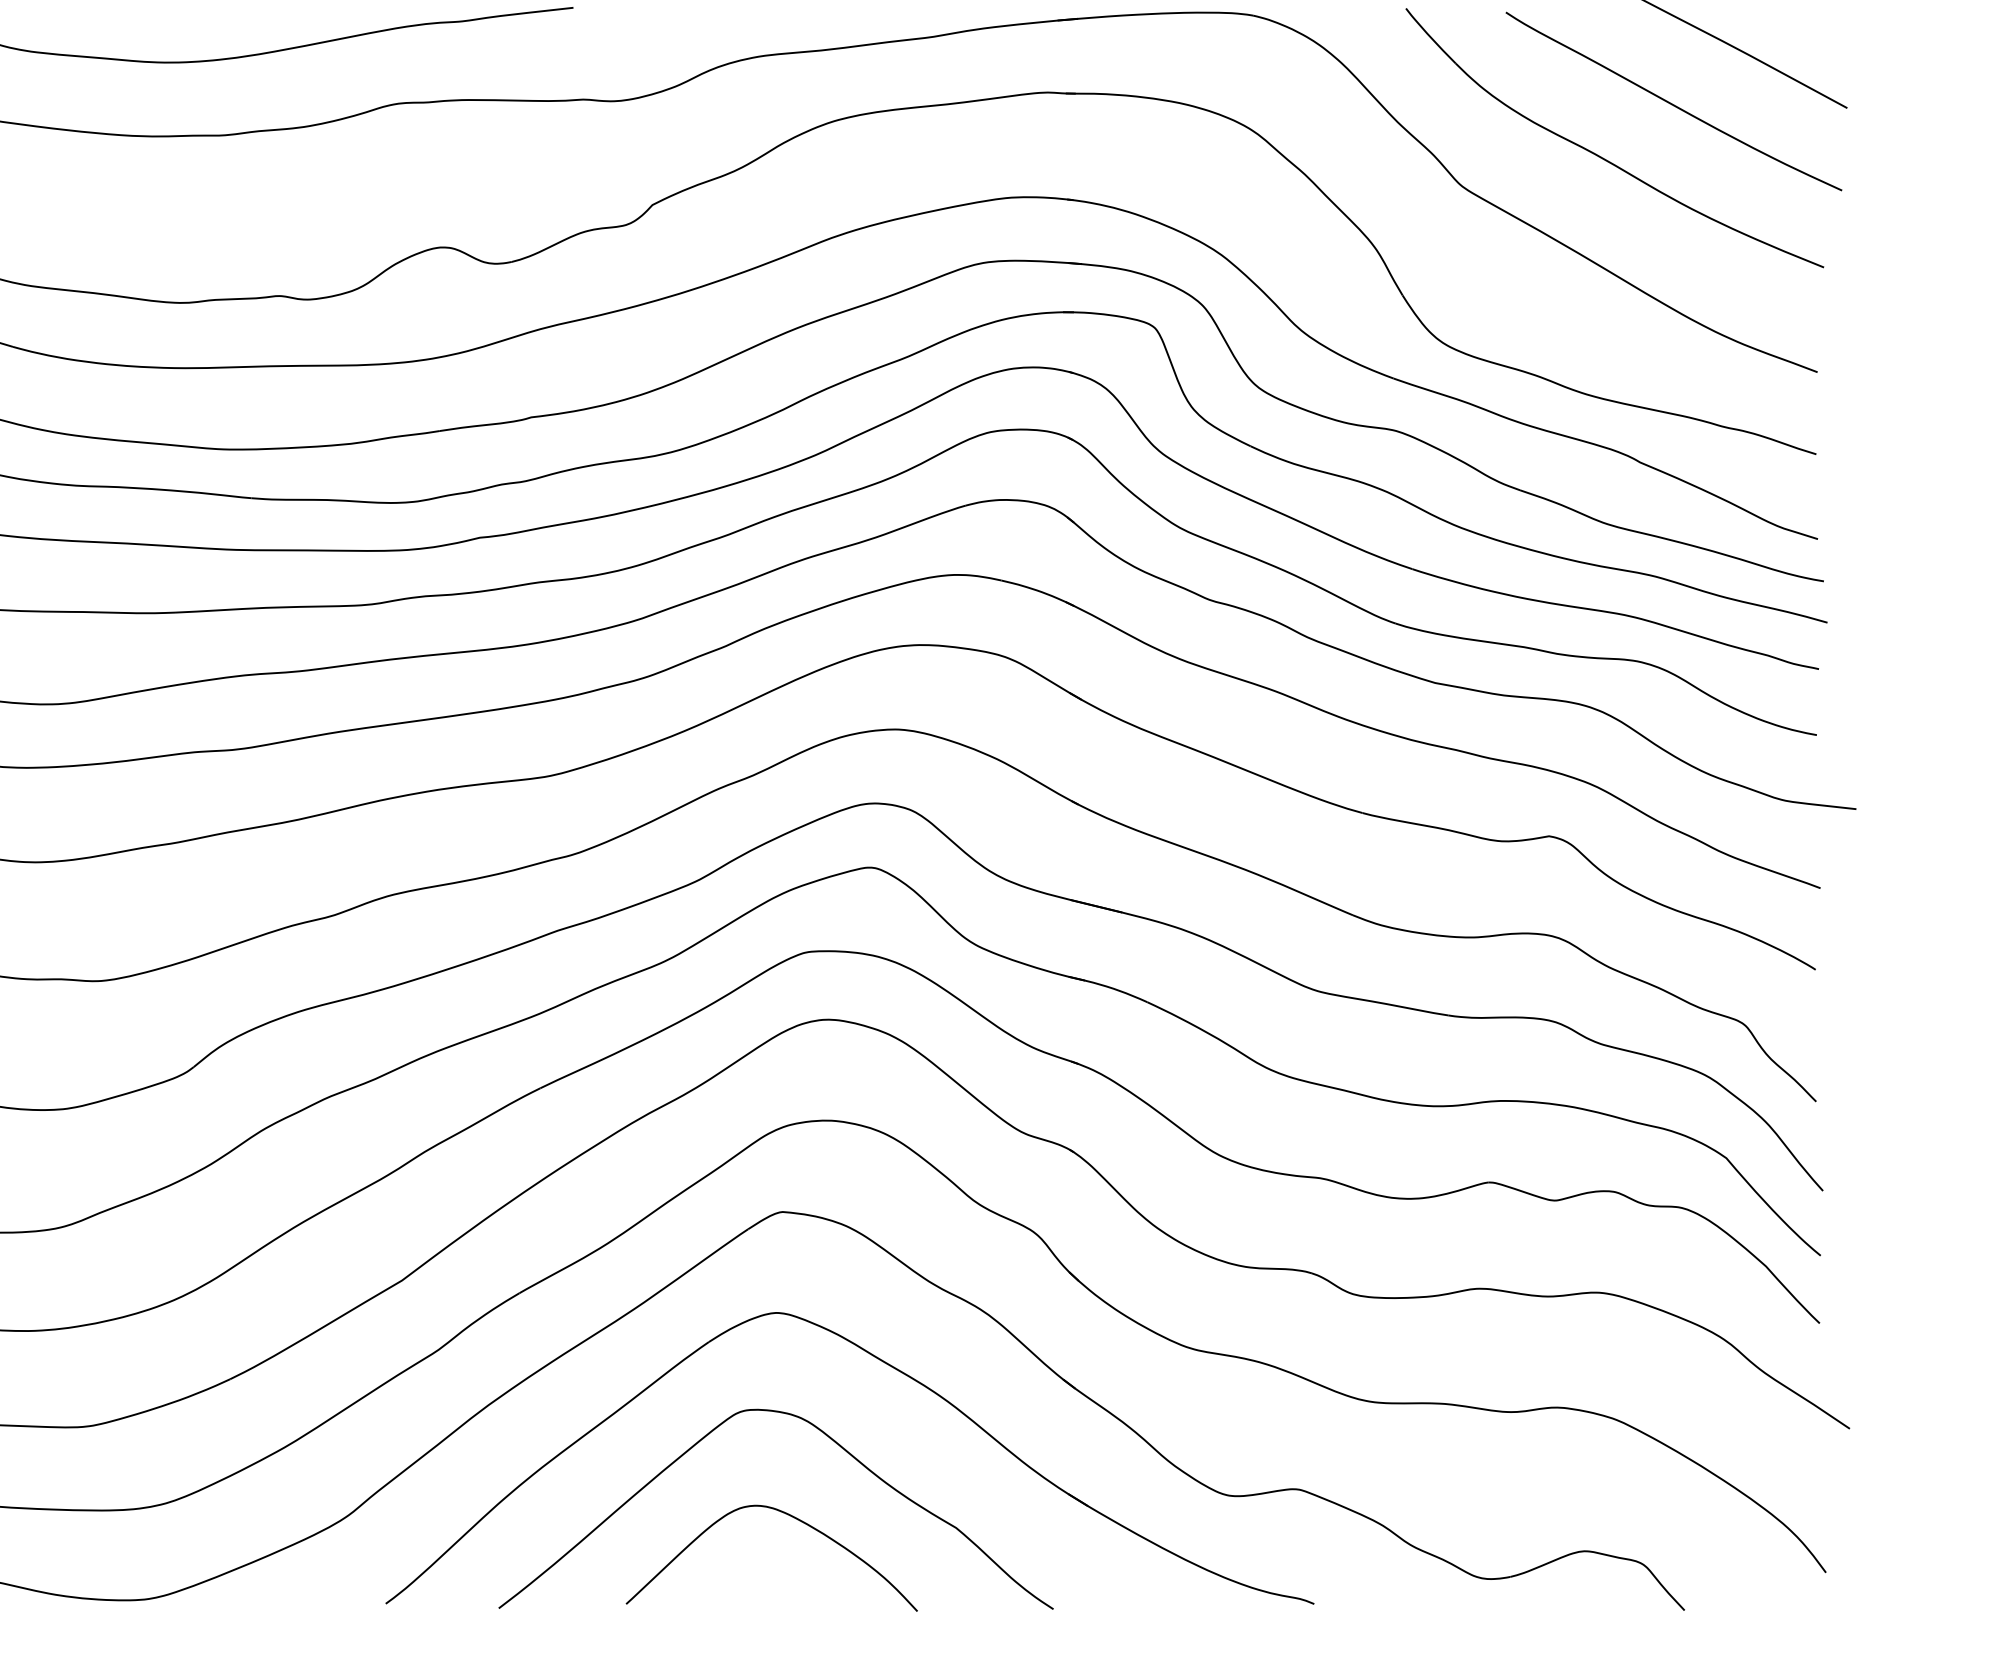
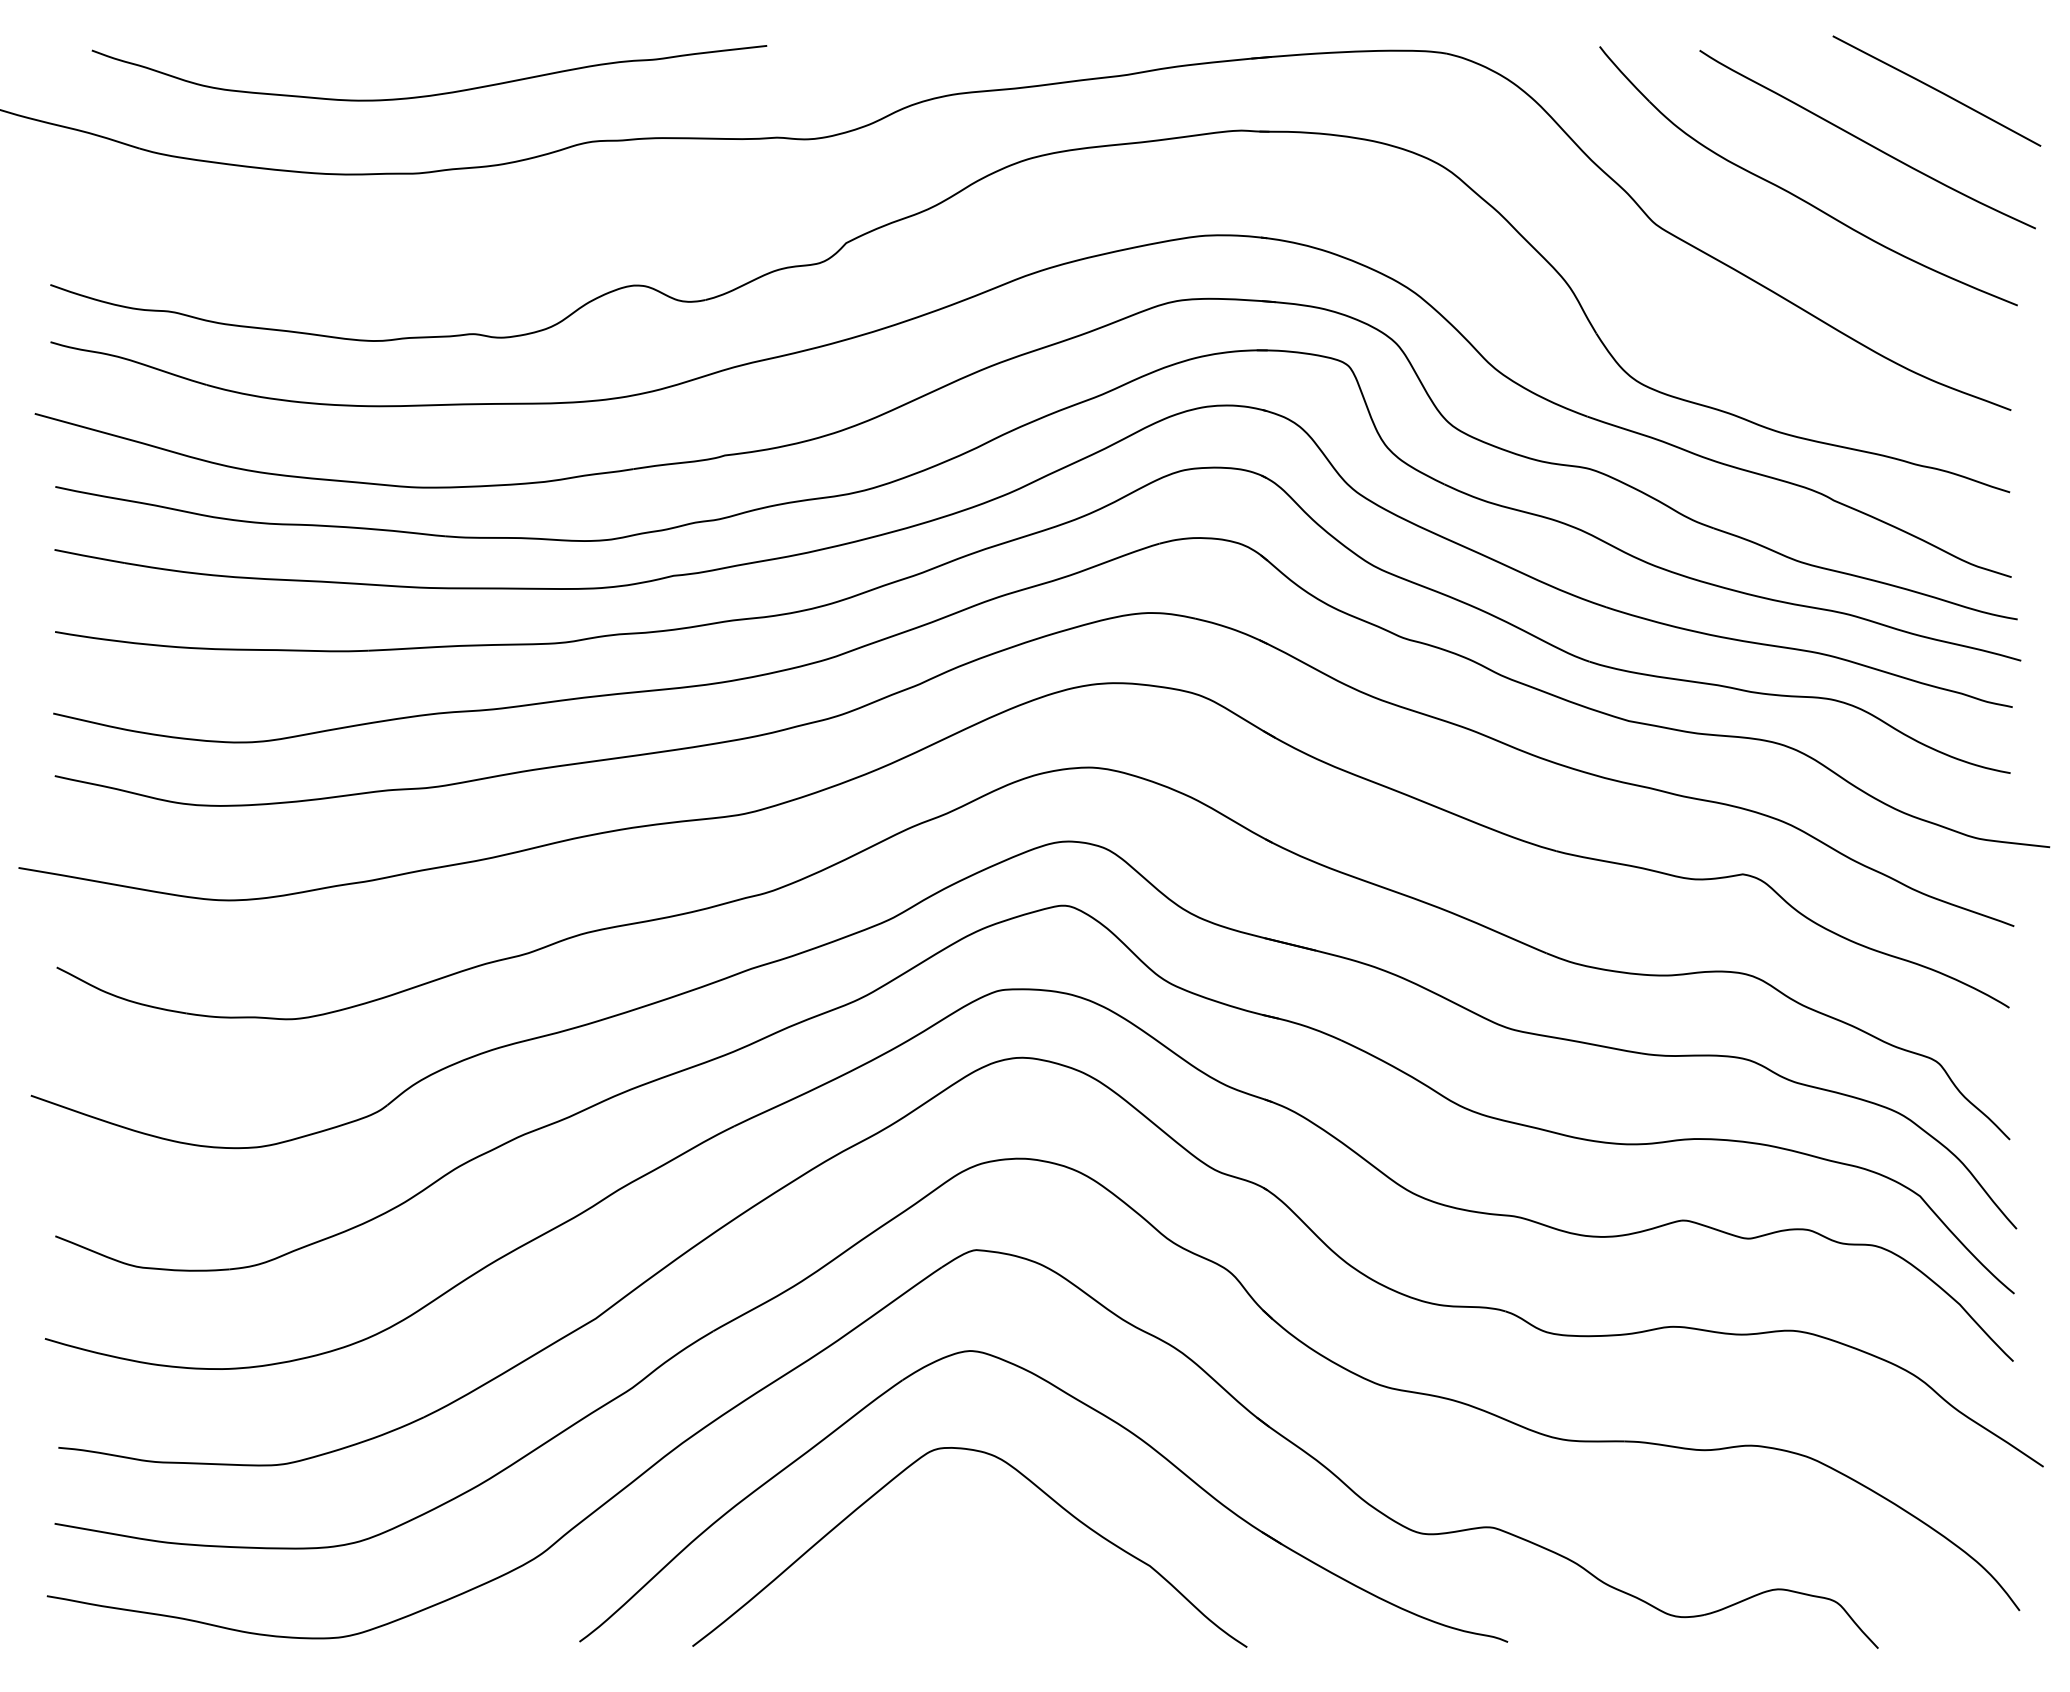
curve: (791, 1517) -> (985, 1555), removed

